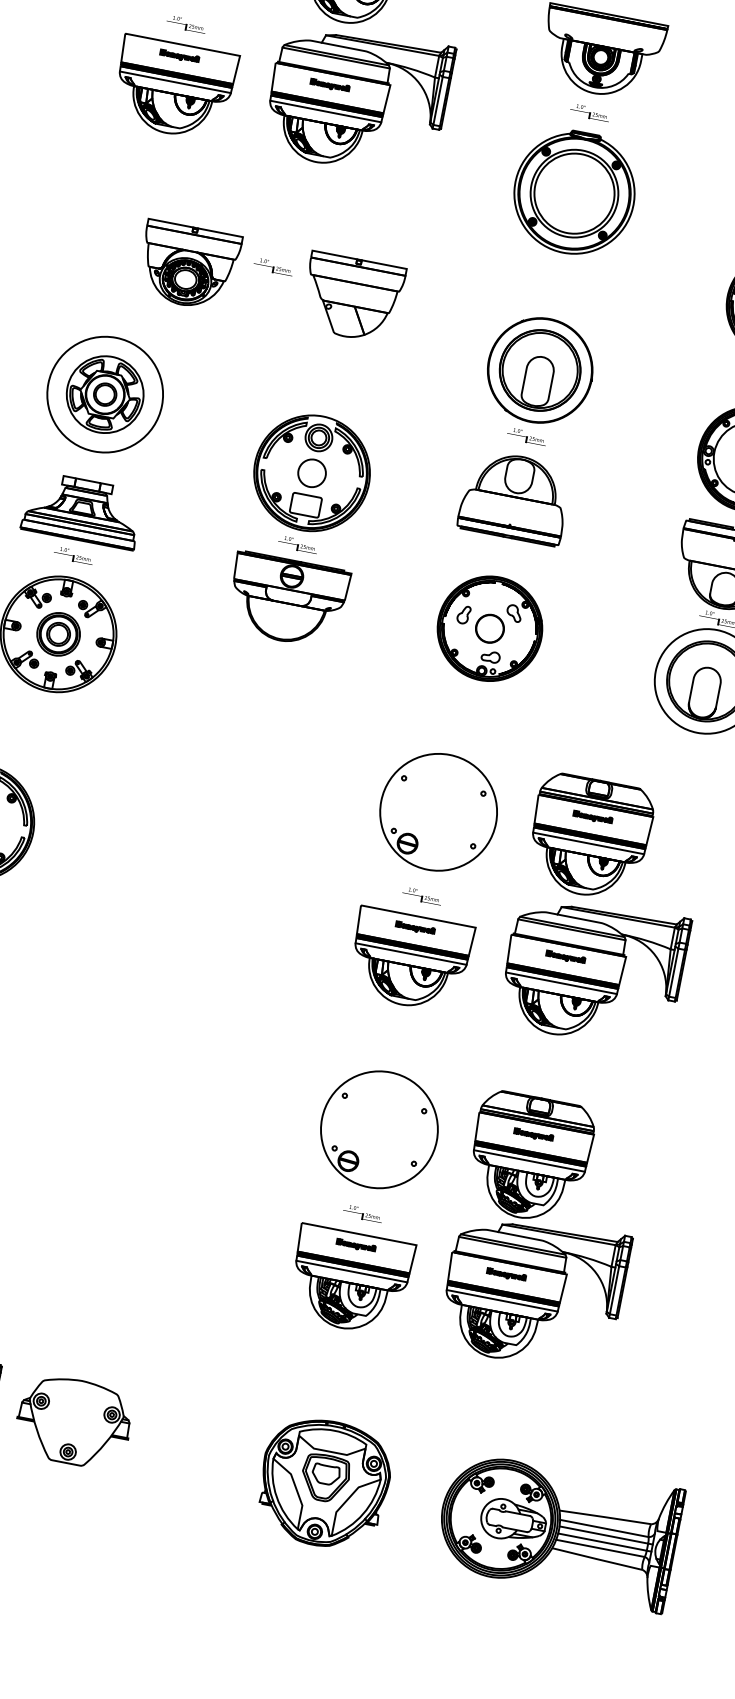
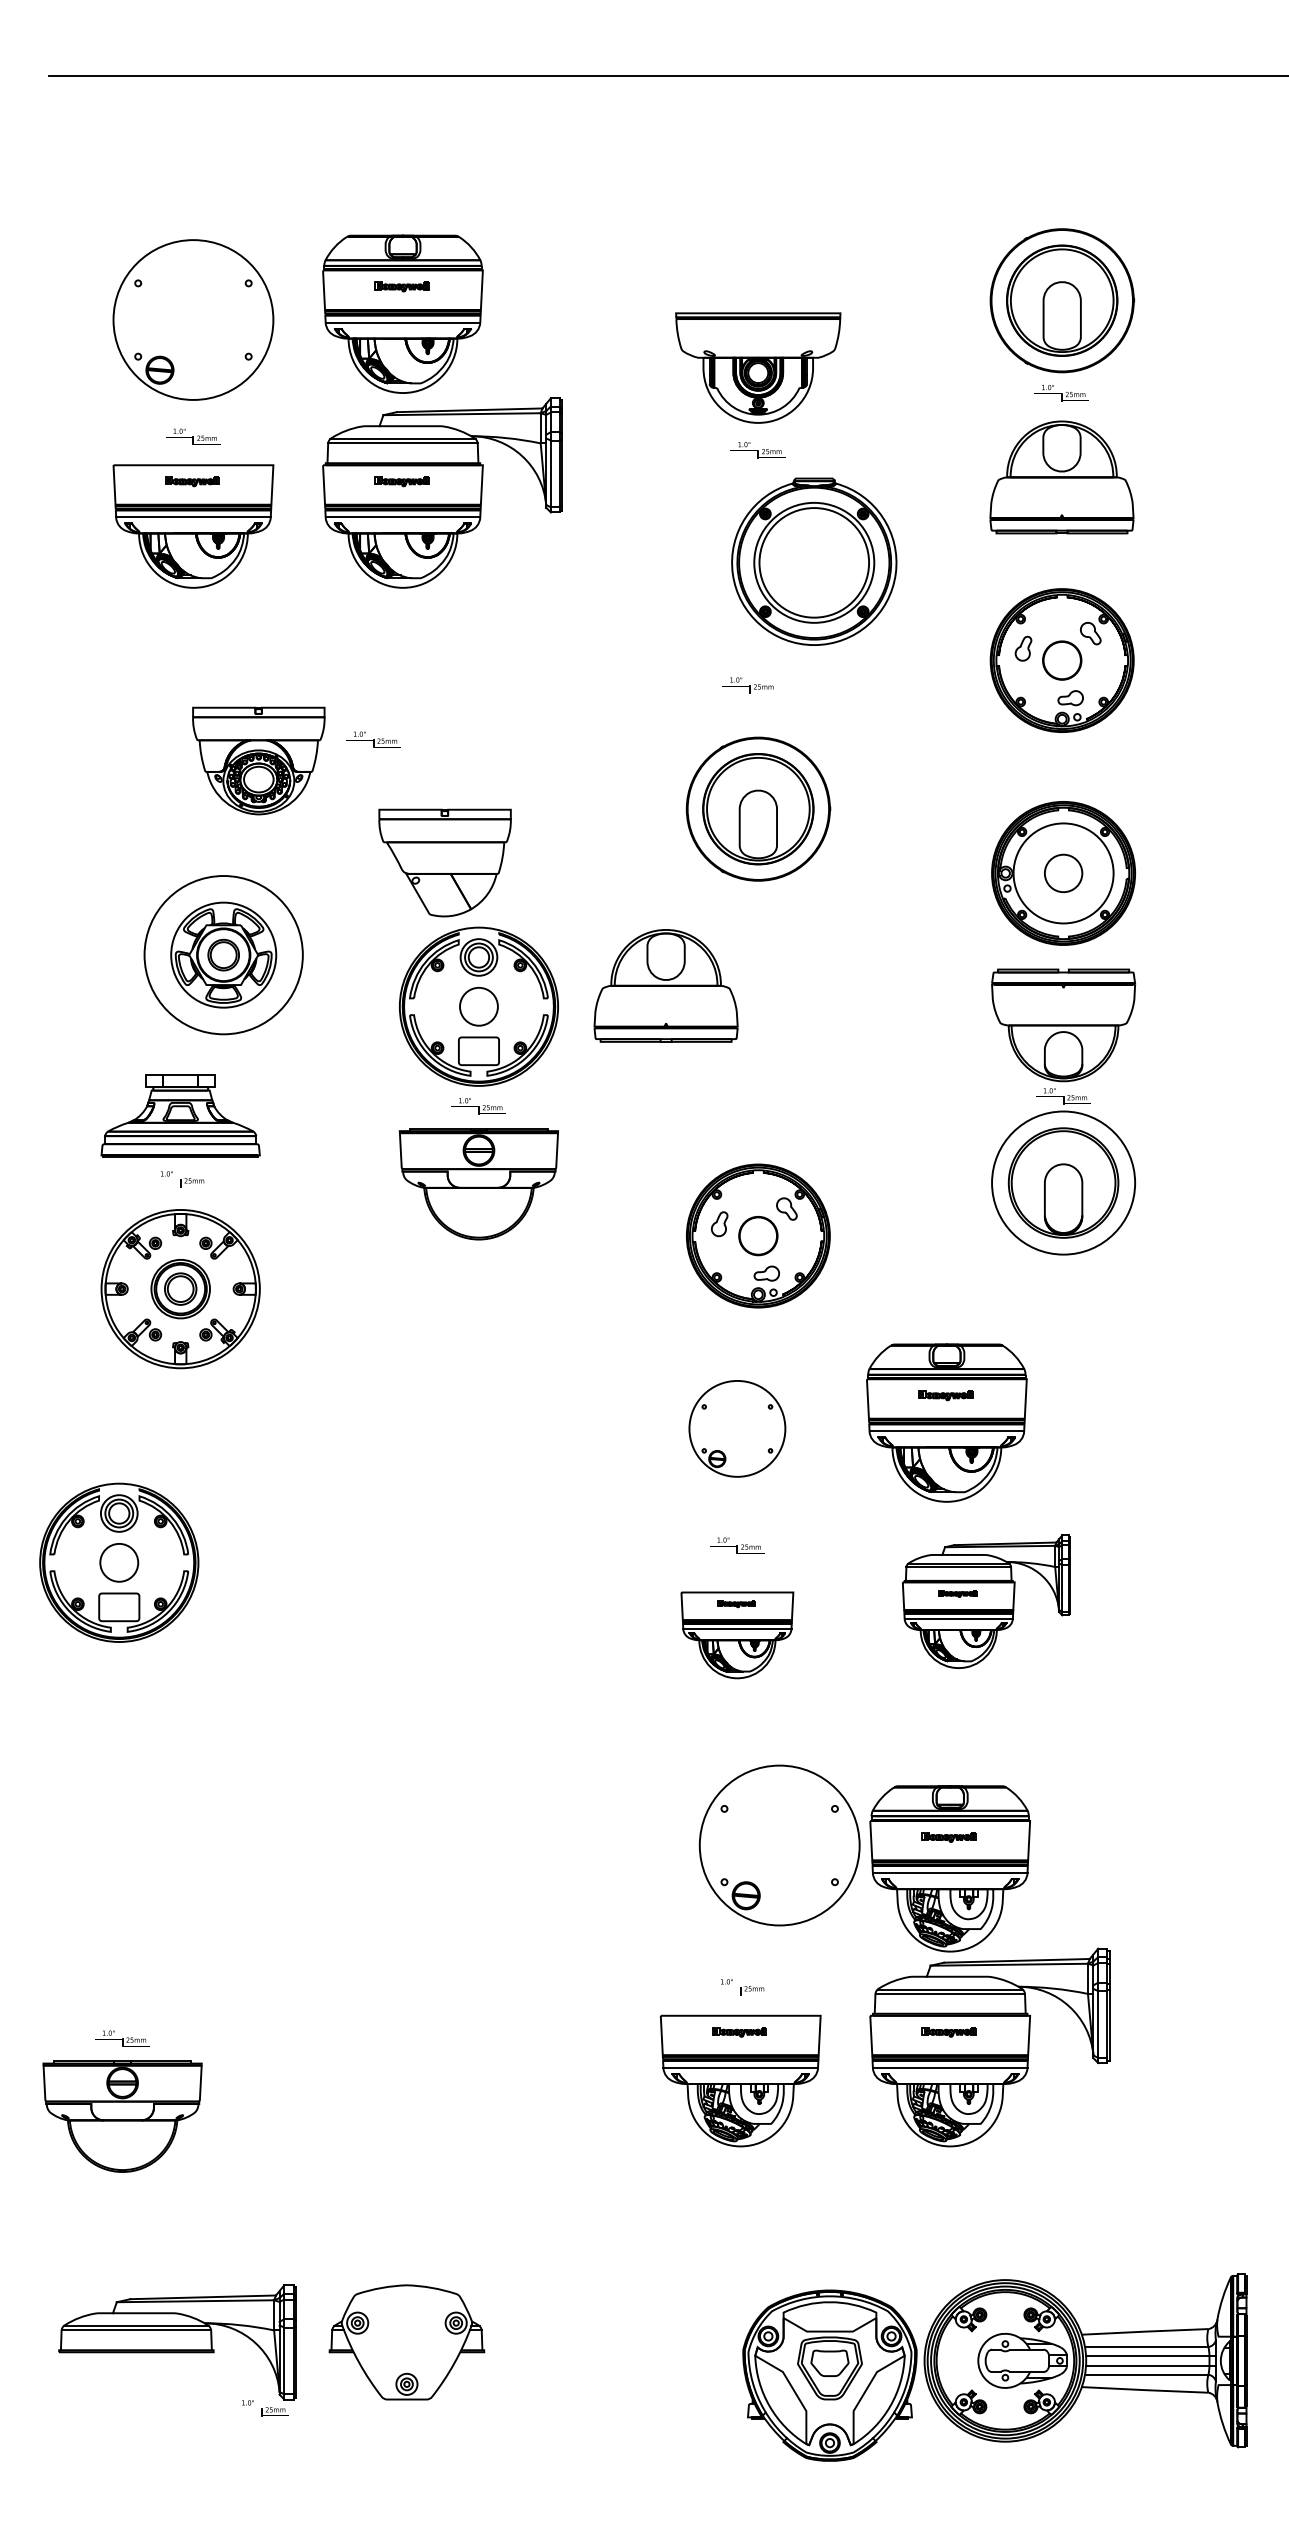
part: (574, 192) -> (814, 561), moved
part: (351, 297) -> (444, 862), moved
part: (105, 394) -> (223, 955), moved
part: (525, 436) -> (747, 685), moved
part: (514, 496) -> (665, 985), moved
part: (490, 628) -> (758, 1235), moved
part: (438, 812) -> (737, 1428), size x0.6
part: (409, 960) -> (737, 1635), size x0.7
part: (593, 971) -> (986, 1601), size x0.7
part: (379, 1129) -> (779, 1845), moved
part: (323, 1483) -> (829, 2375), moved

